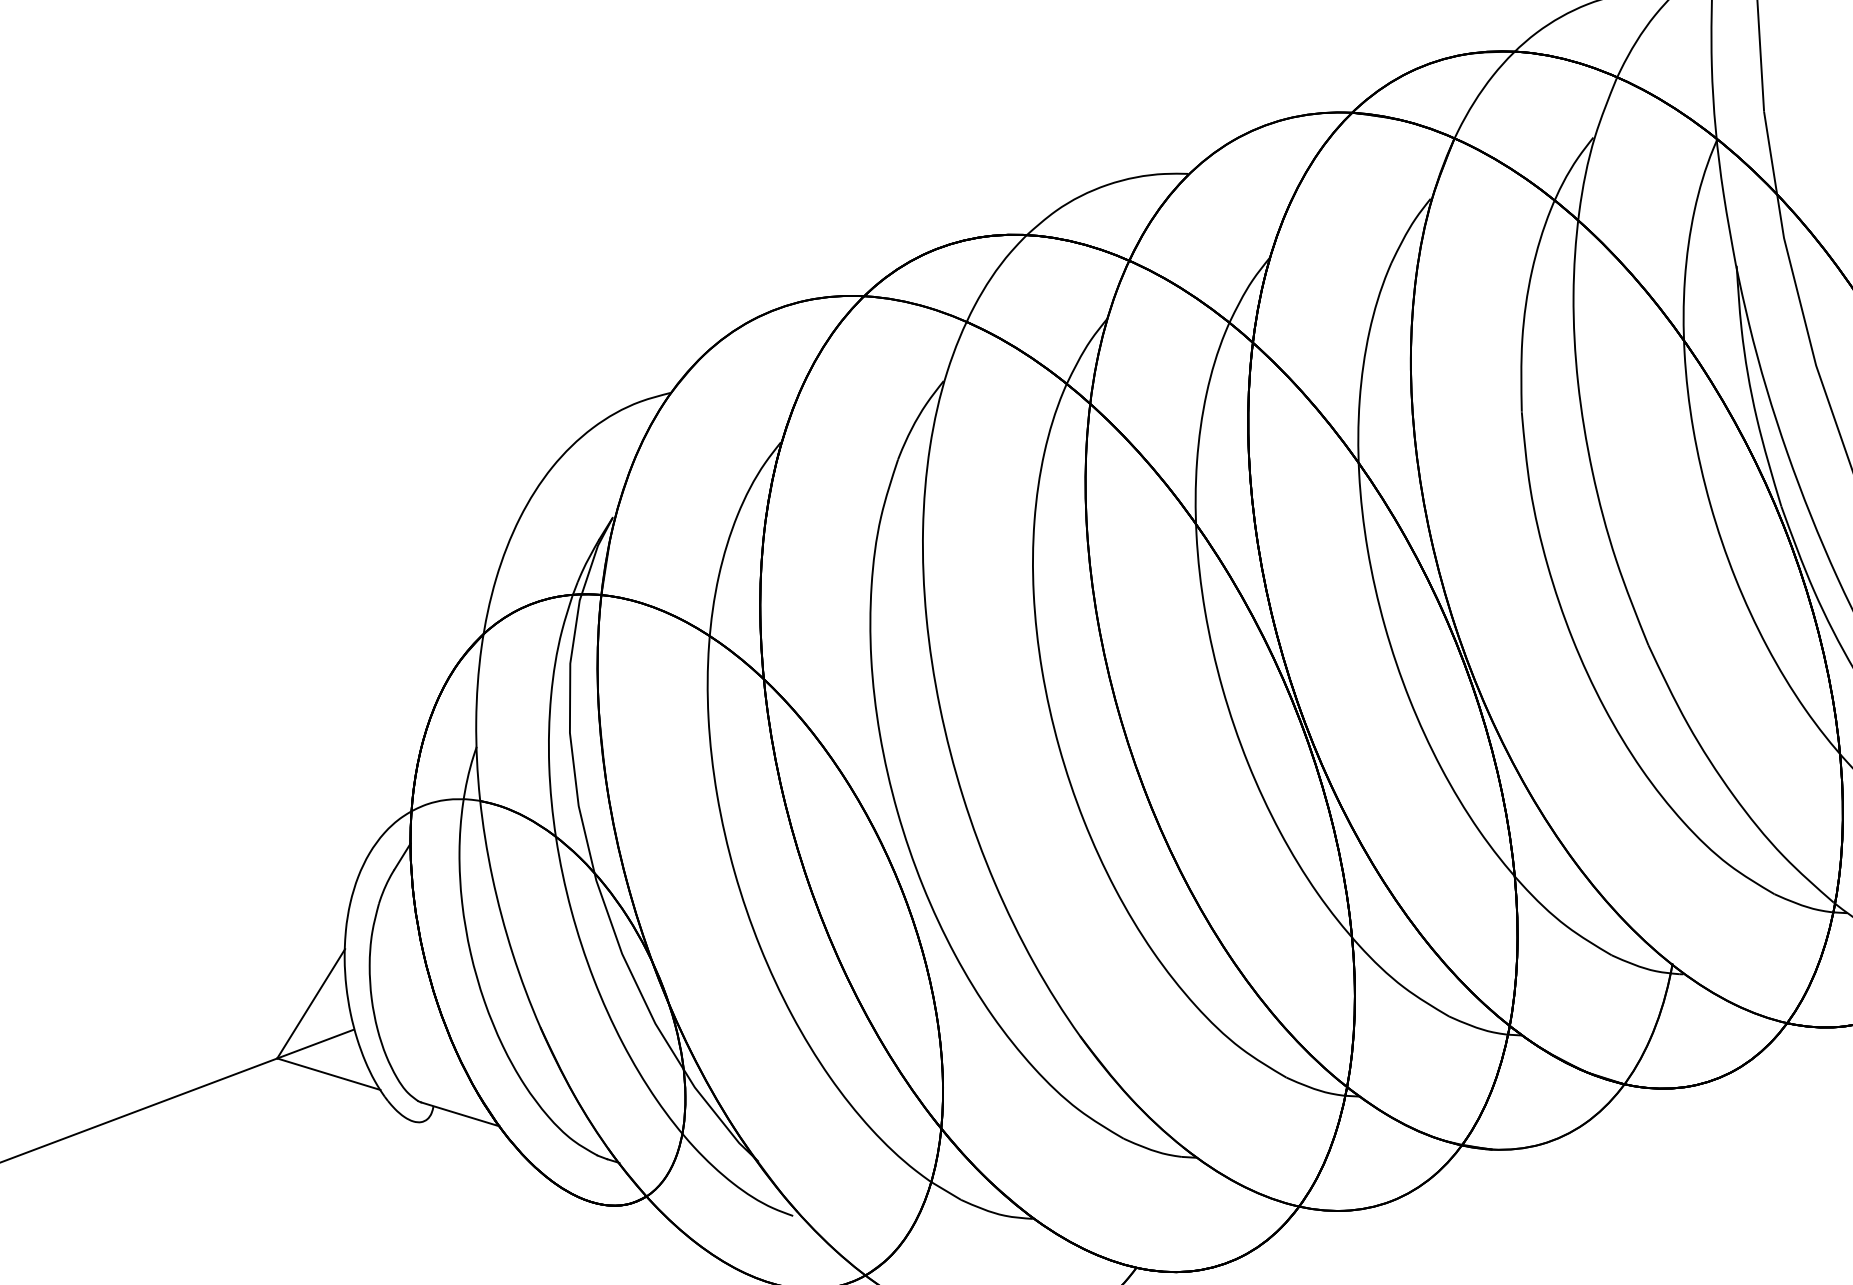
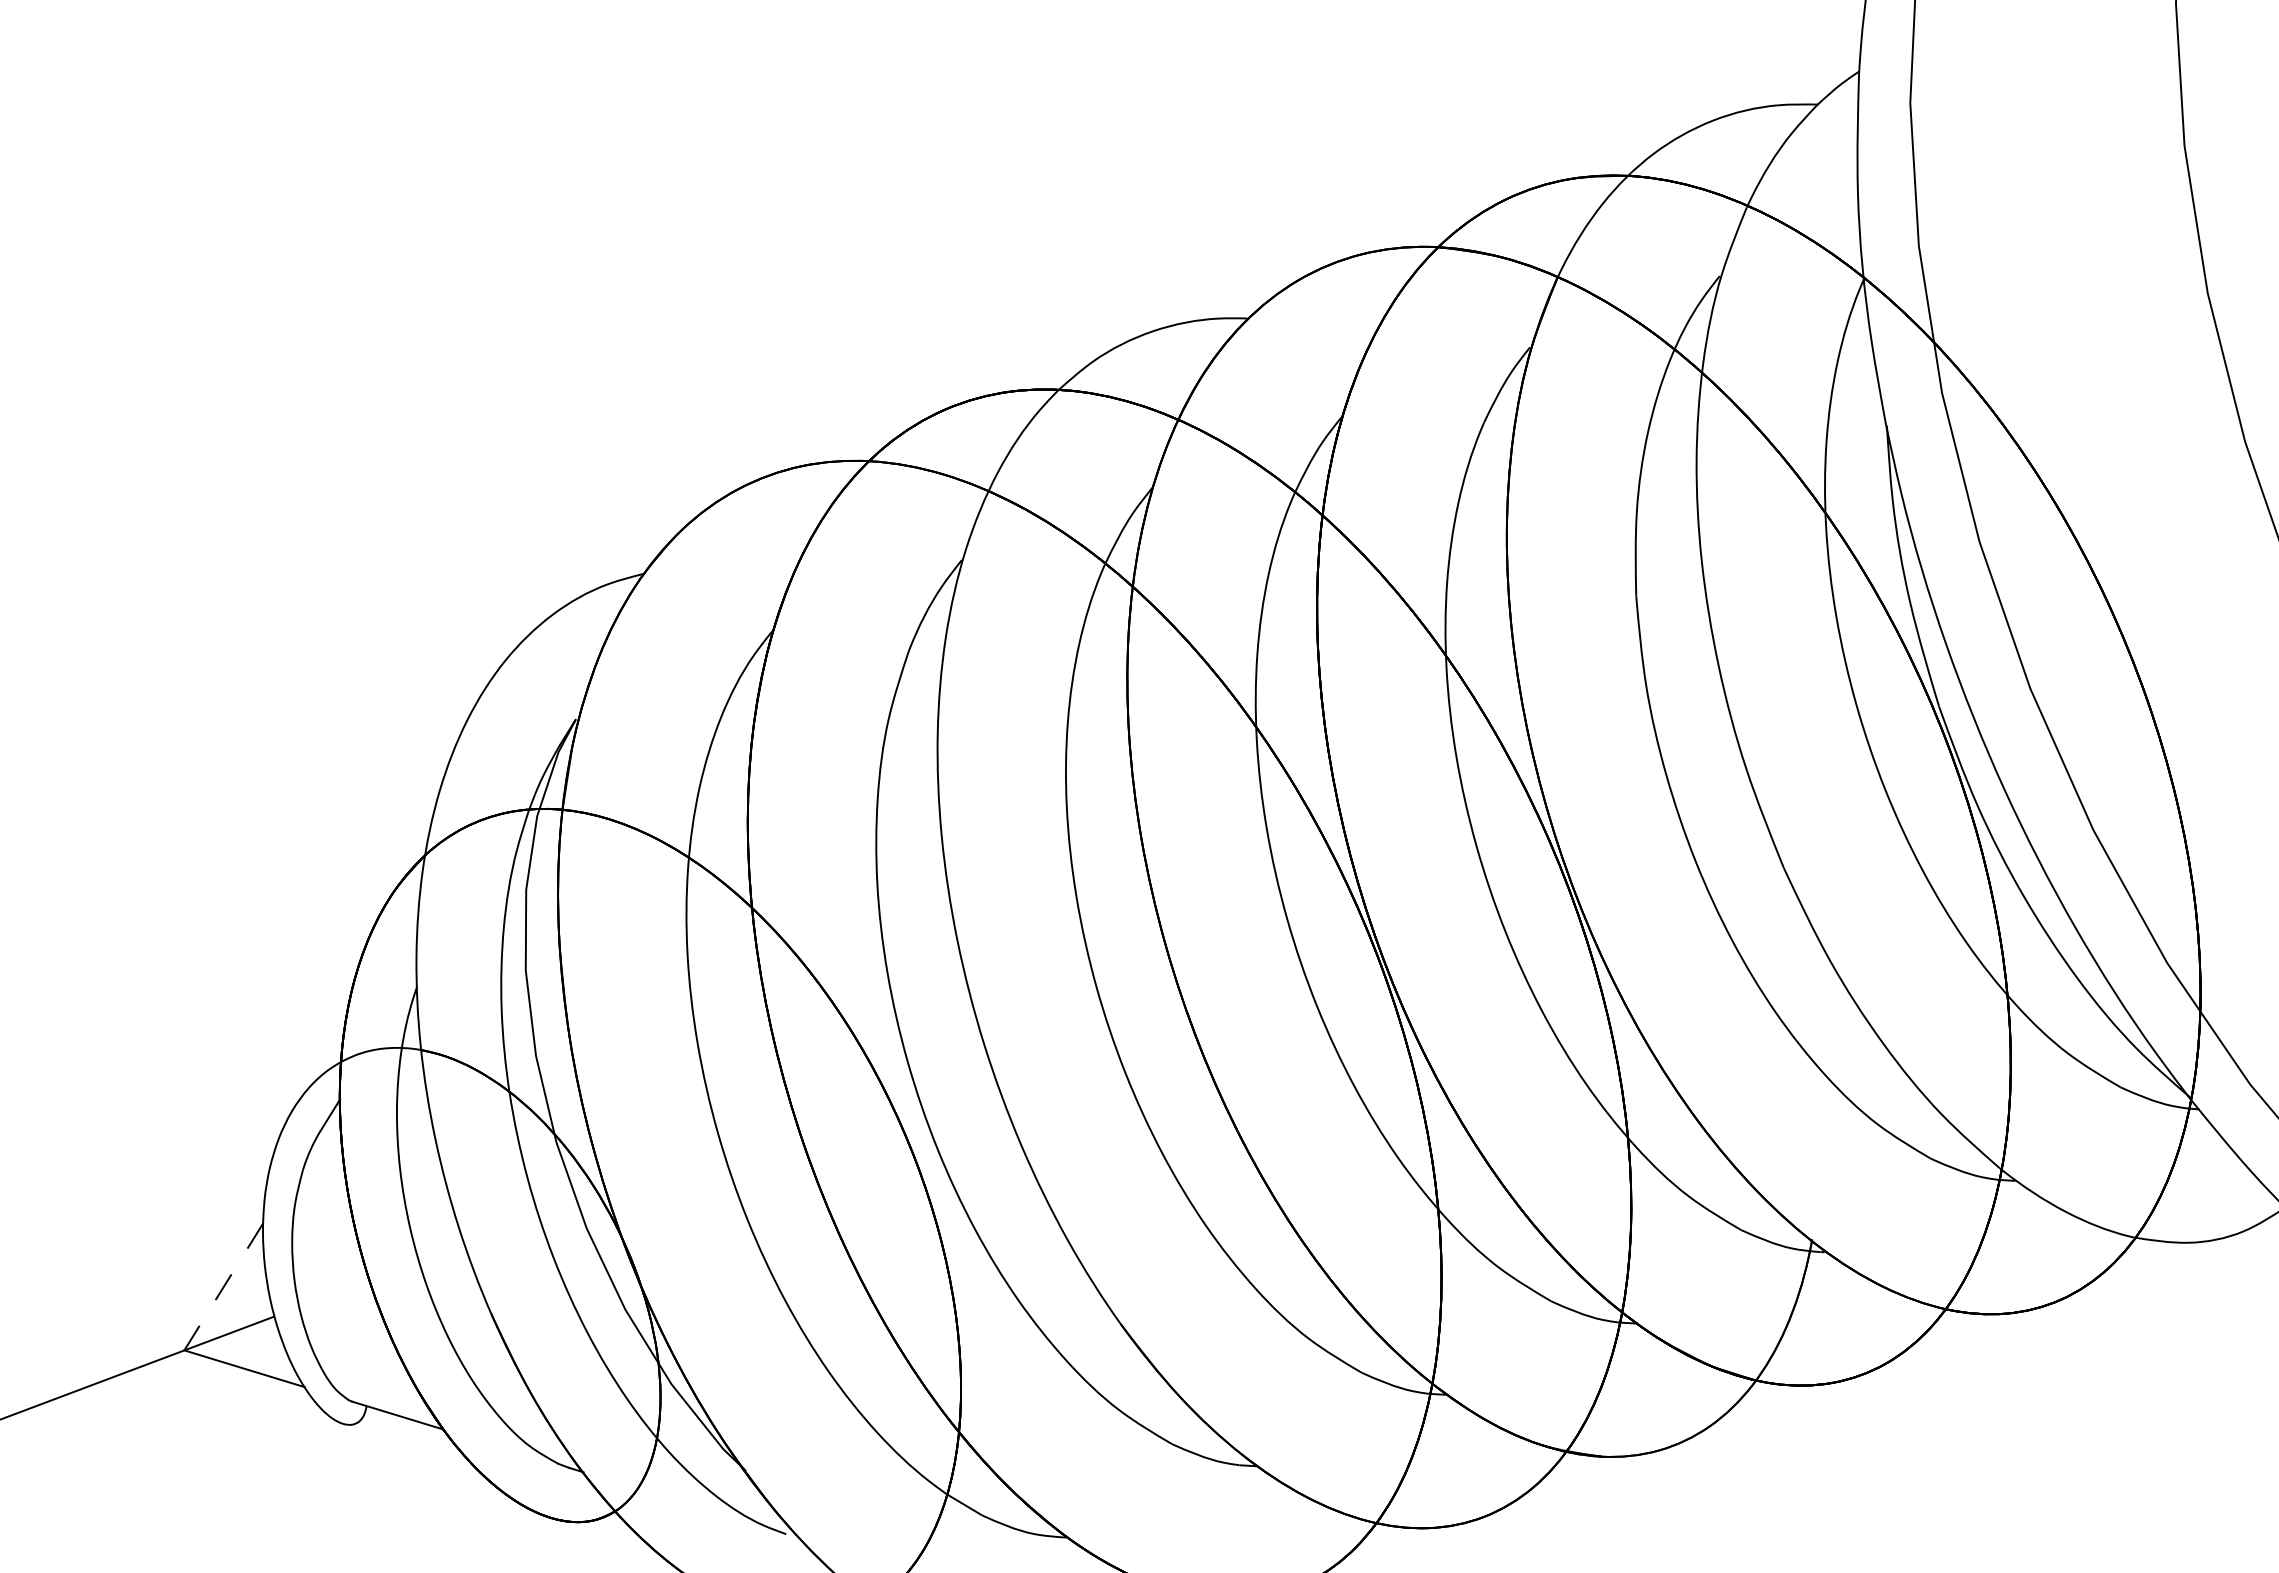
line: (310, 1004) -> (223, 1287), solid -> dashed

